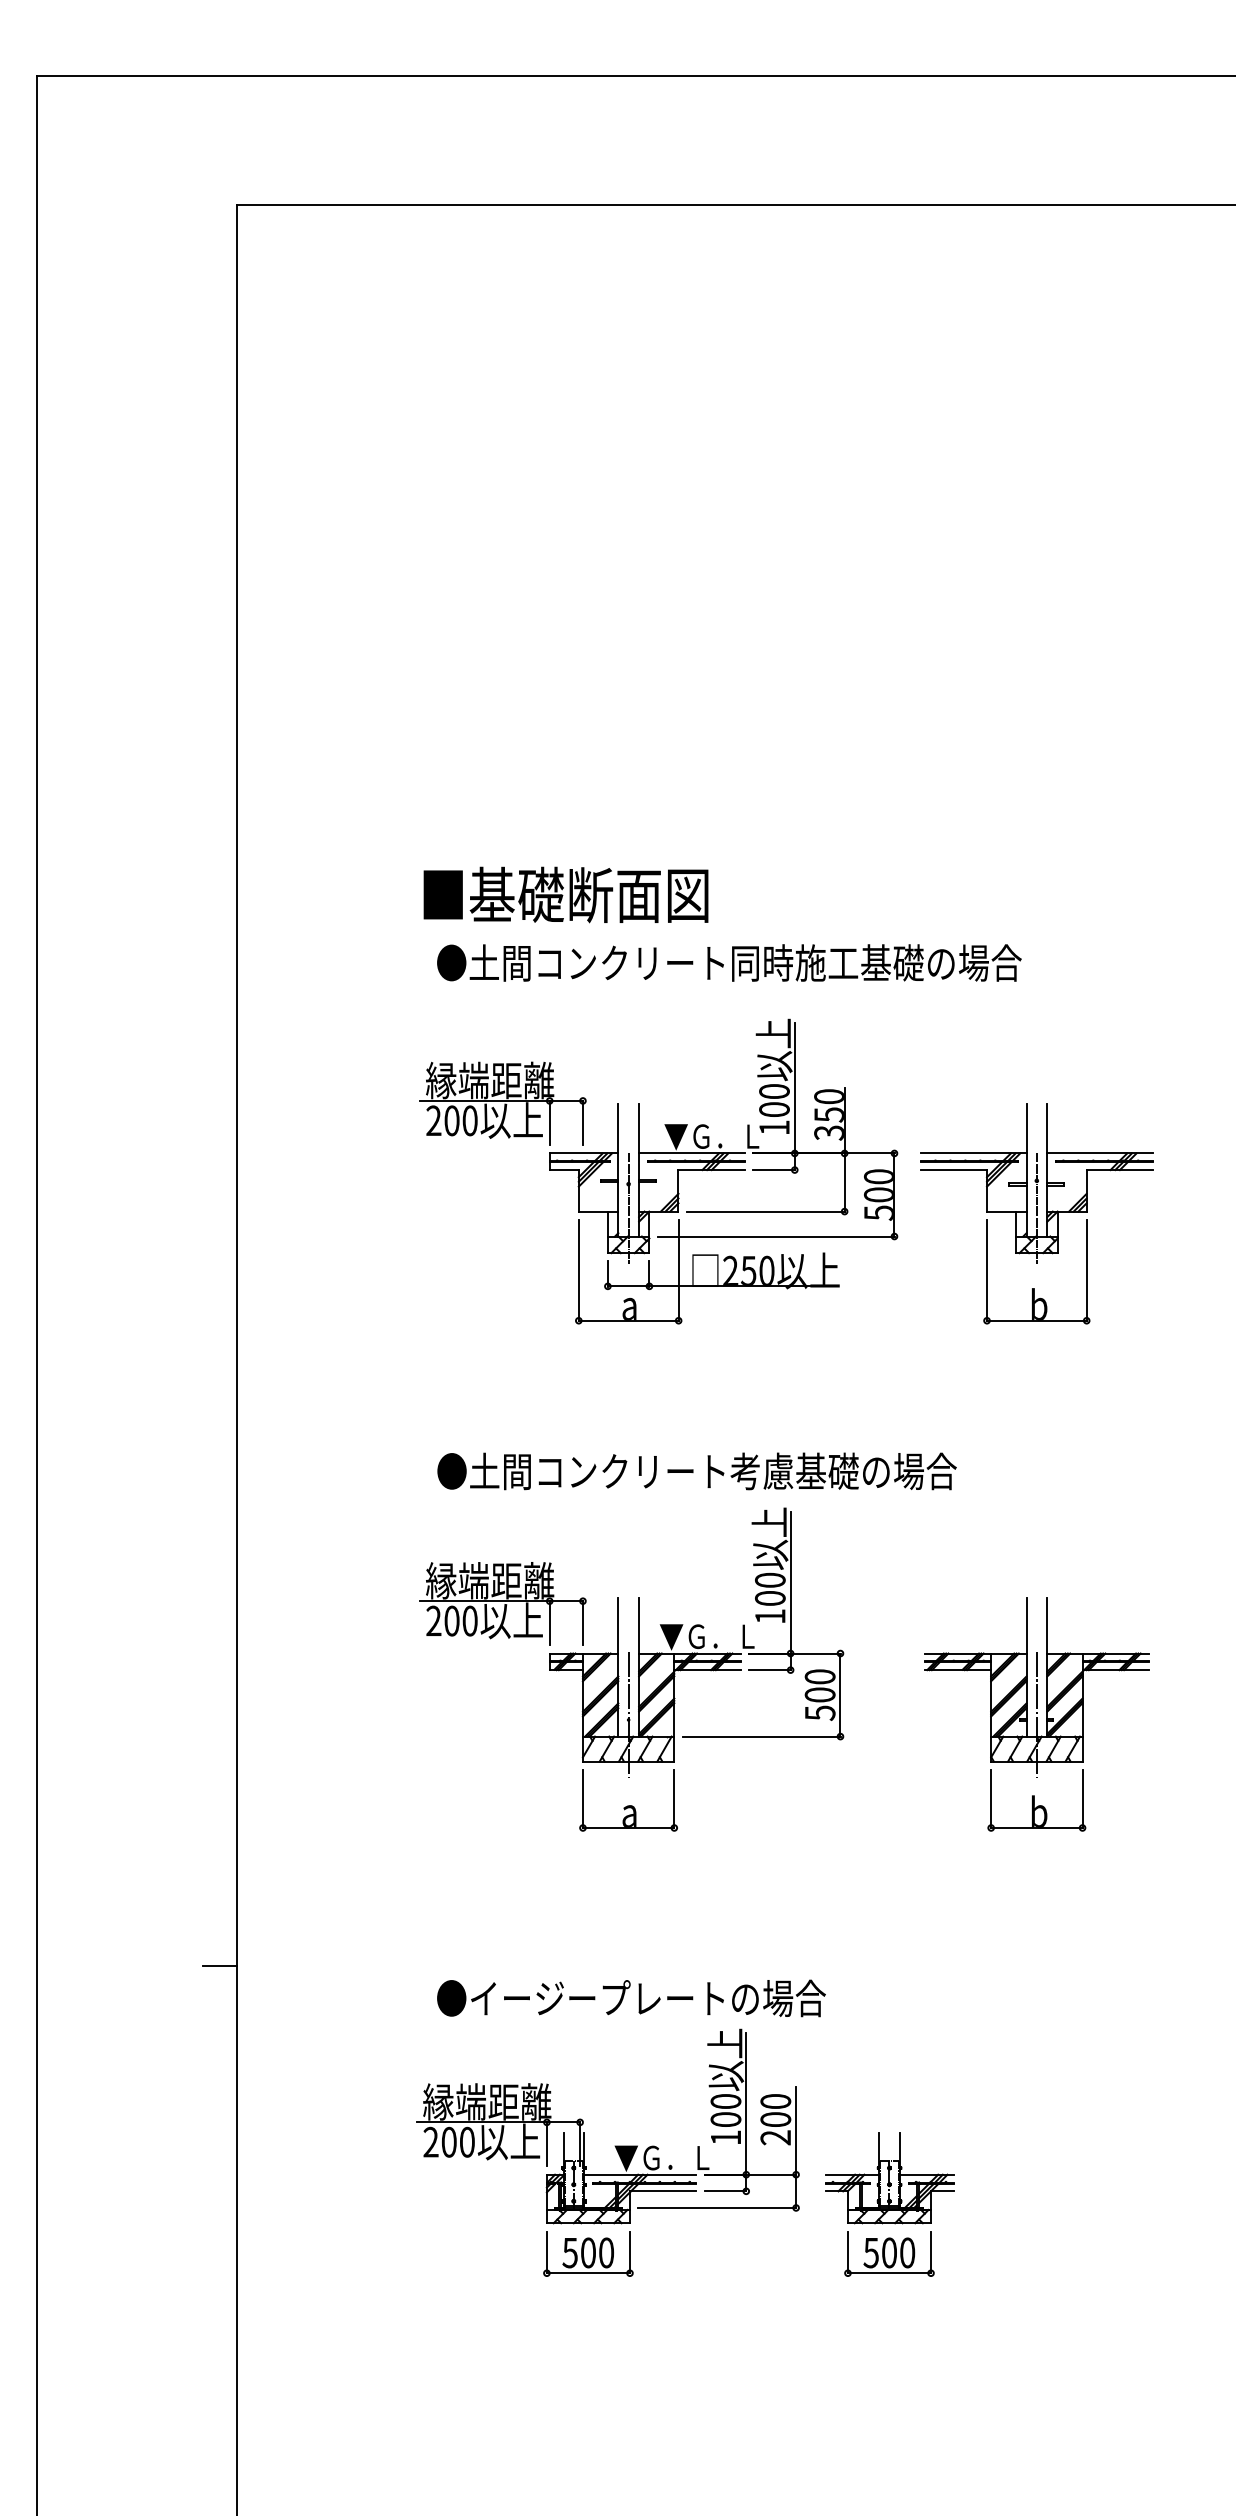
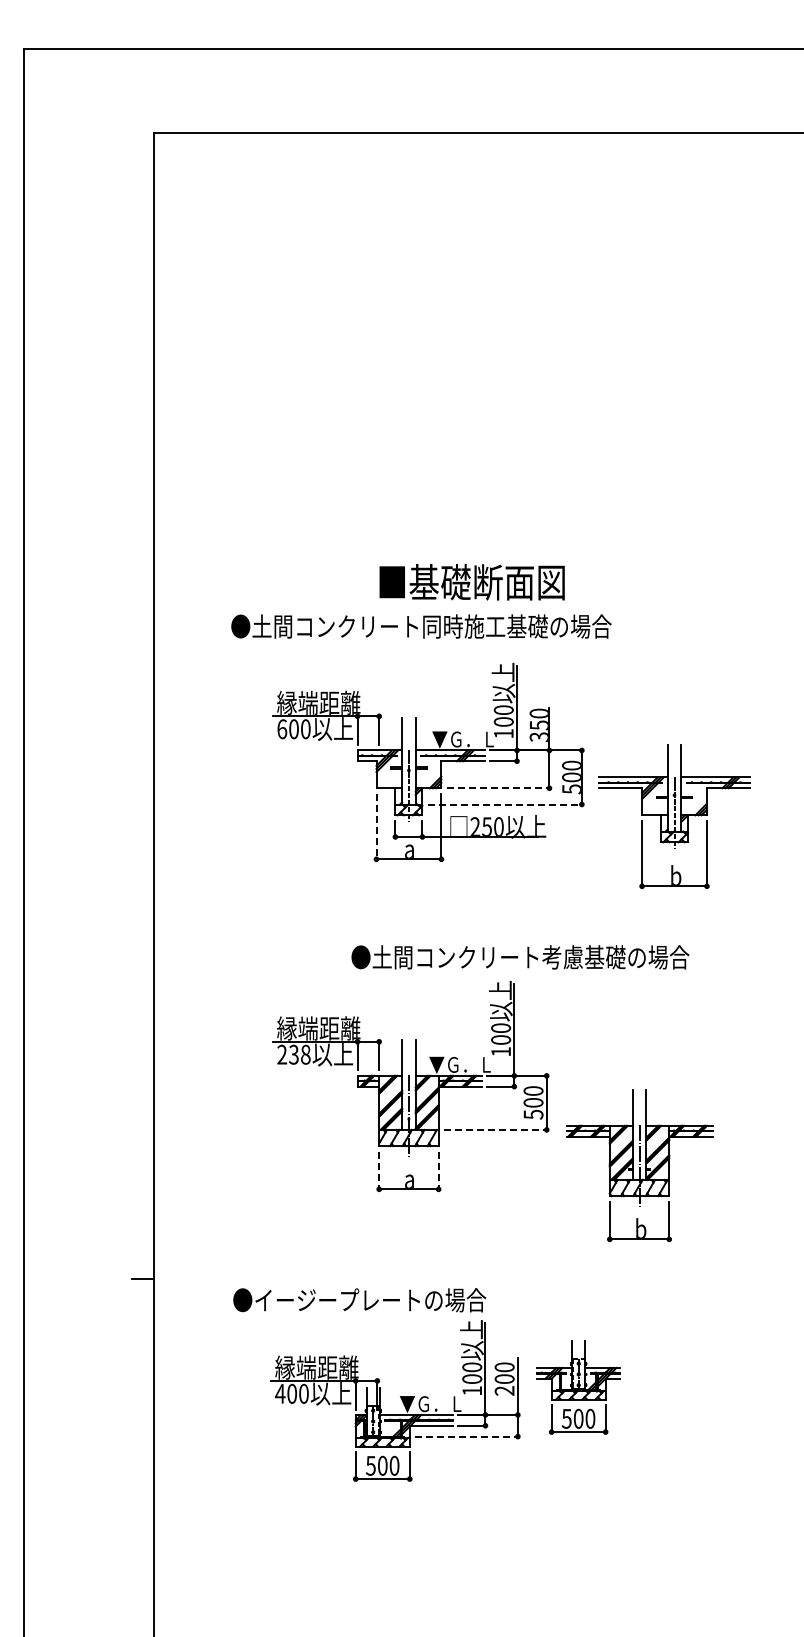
text: (564, 895) -> (471, 582), moved
text: (729, 962) -> (421, 626), moved
text: (434, 1121) -> (282, 729), 200 -> 600
line: (766, 1211) -> (498, 788), solid -> dashed
part: (1036, 1213) -> (674, 816), moved
line: (777, 1236) -> (505, 804), solid -> dashed
line: (578, 1270) -> (376, 826), solid -> dashed
text: (697, 1471) -> (520, 957), moved
text: (460, 1620) -> (299, 1054), 200 -> 238
part: (1036, 1714) -> (639, 1165), moved
line: (761, 1735) -> (495, 1129), solid -> dashed
line: (583, 1798) -> (379, 1170), solid -> dashed
line: (674, 1798) -> (438, 1170), solid -> dashed
text: (631, 1998) -> (359, 1300), moved
text: (431, 2141) -> (280, 1393), 200 -> 400
part: (889, 2204) -> (578, 1387), moved
line: (718, 2207) -> (467, 1436), solid -> dashed

